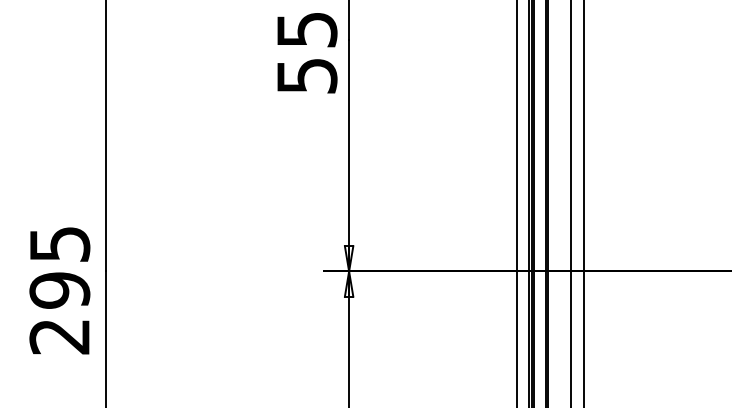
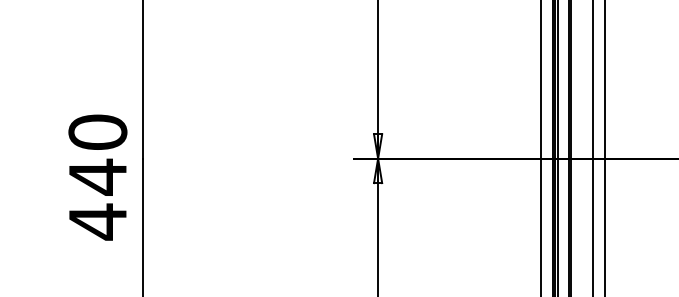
text: (59, 291) -> (97, 178), 295 -> 440

